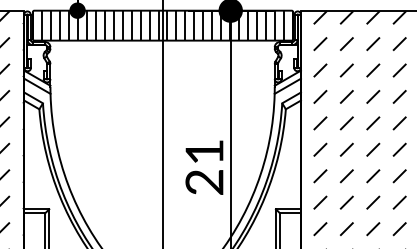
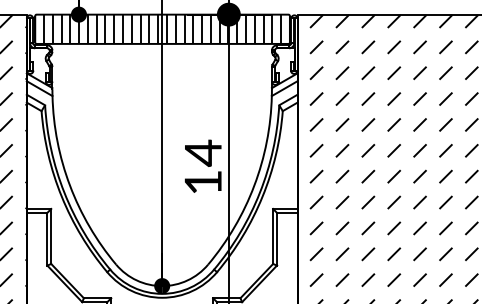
text: (203, 165) -> (202, 166), 21 -> 14

